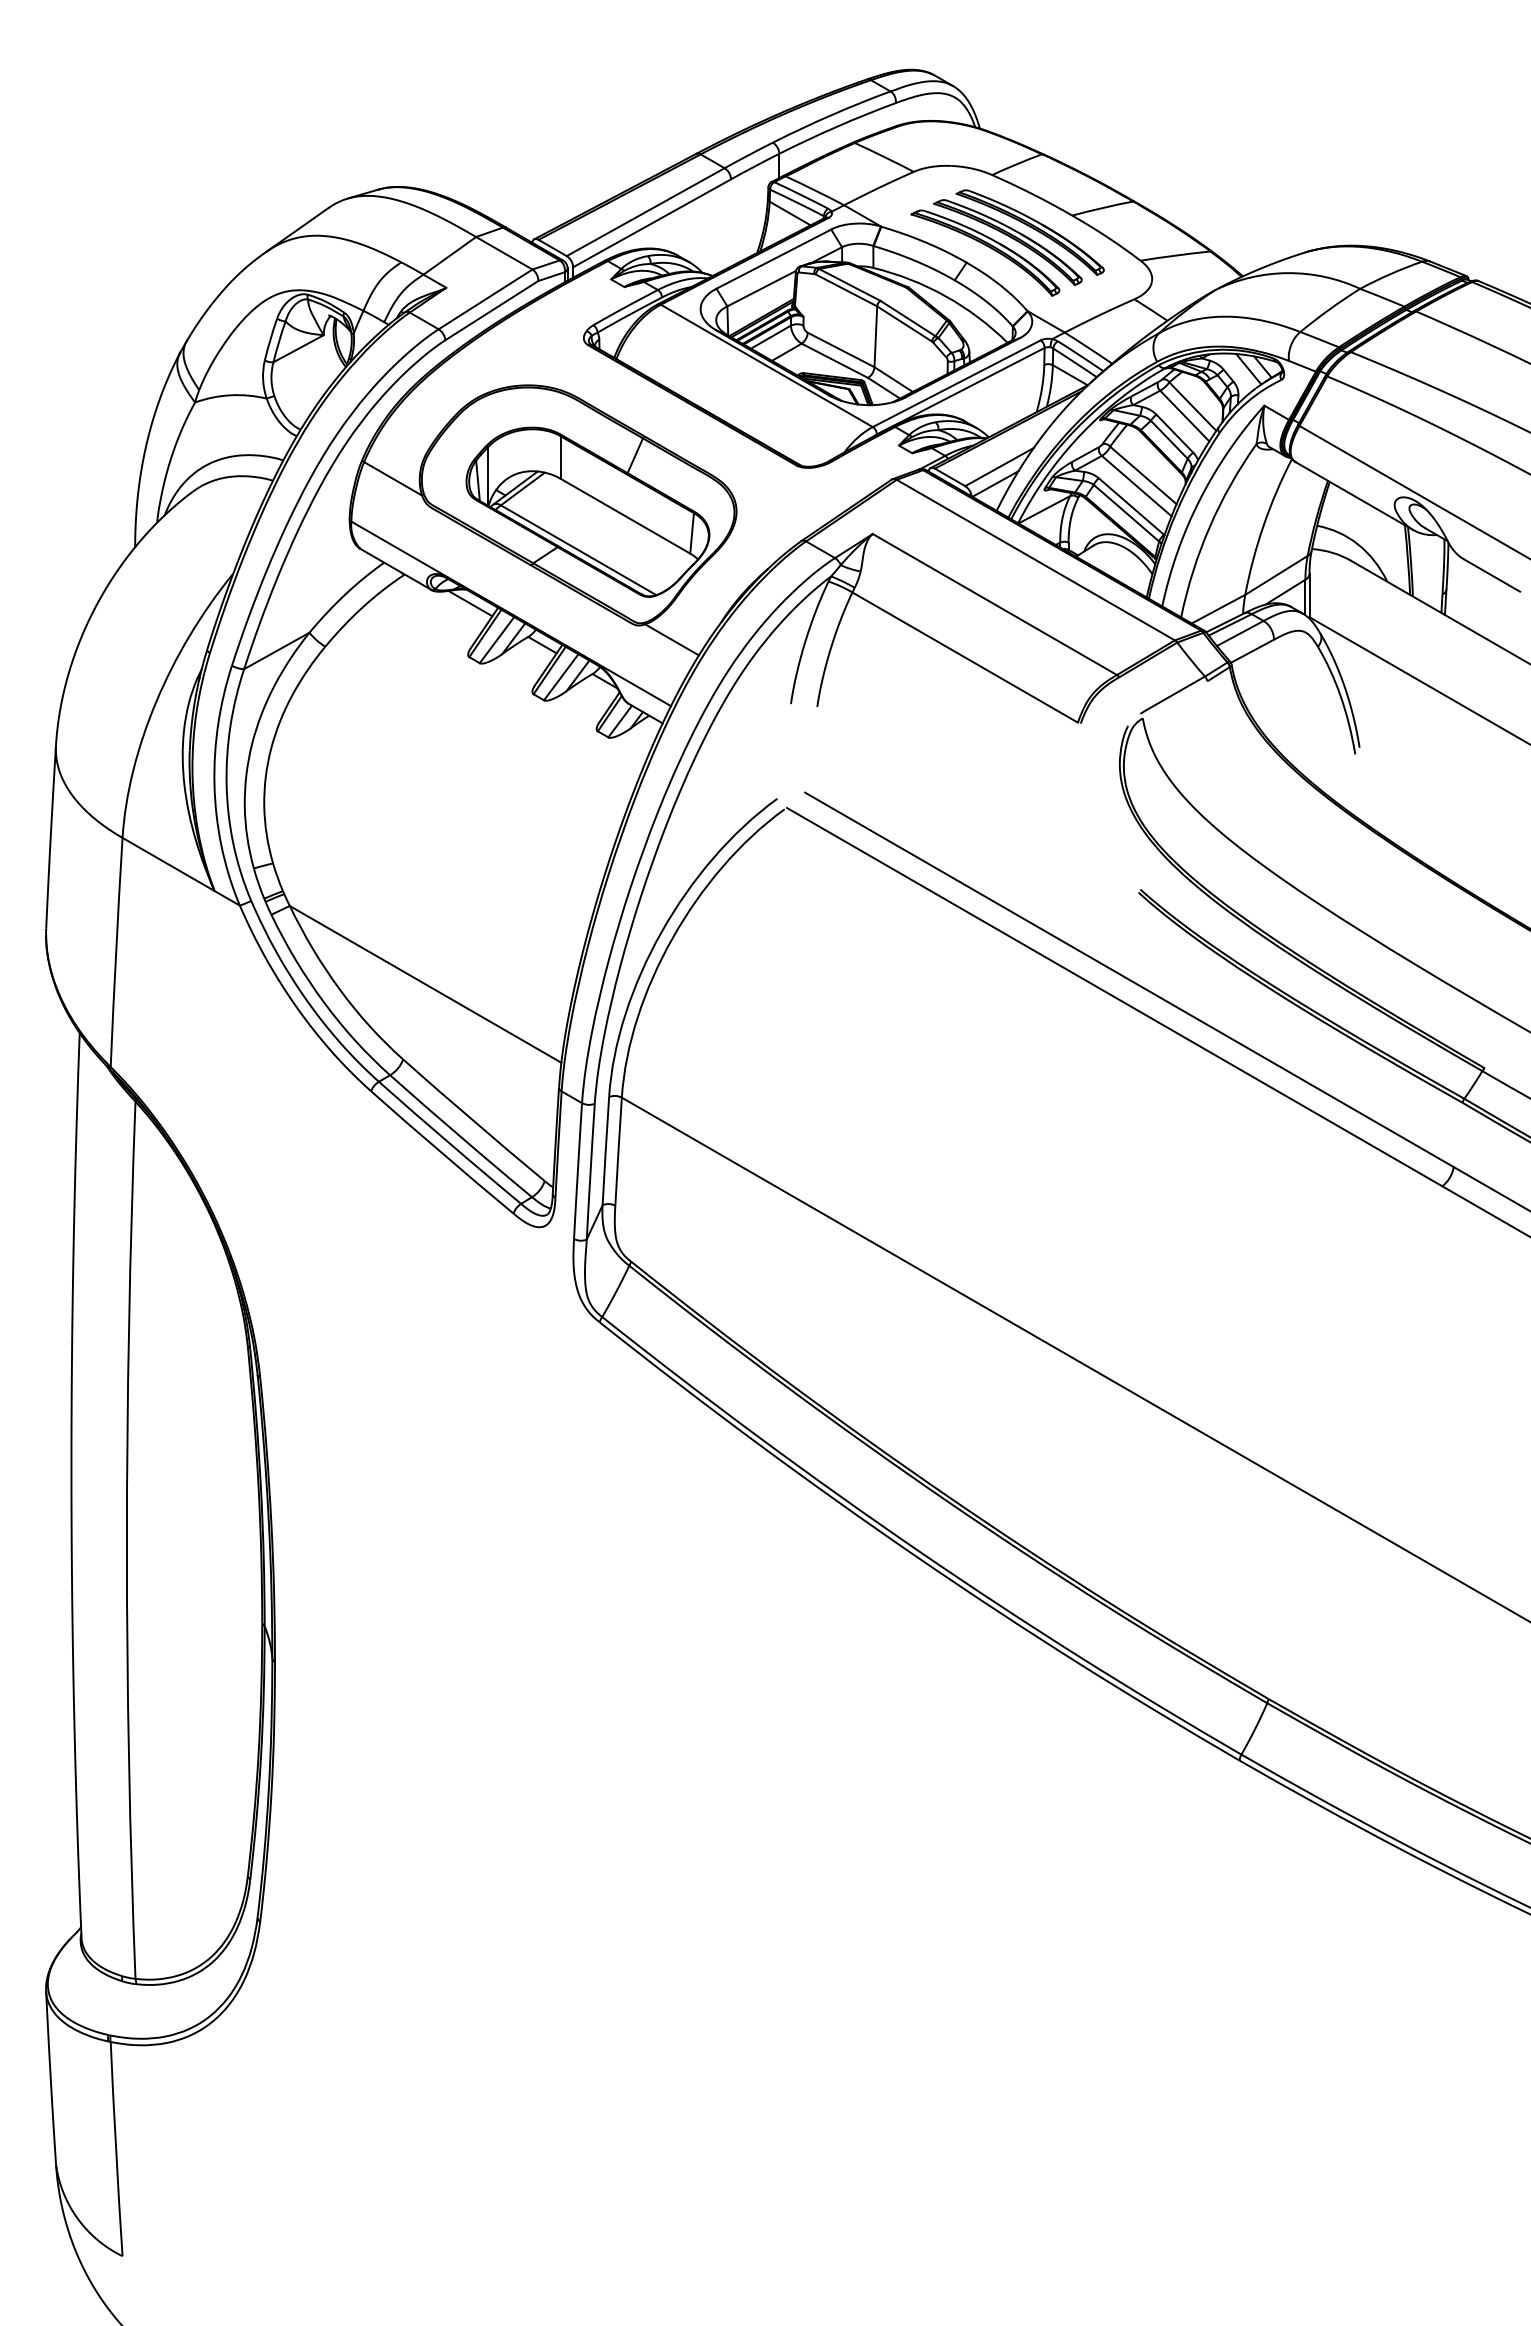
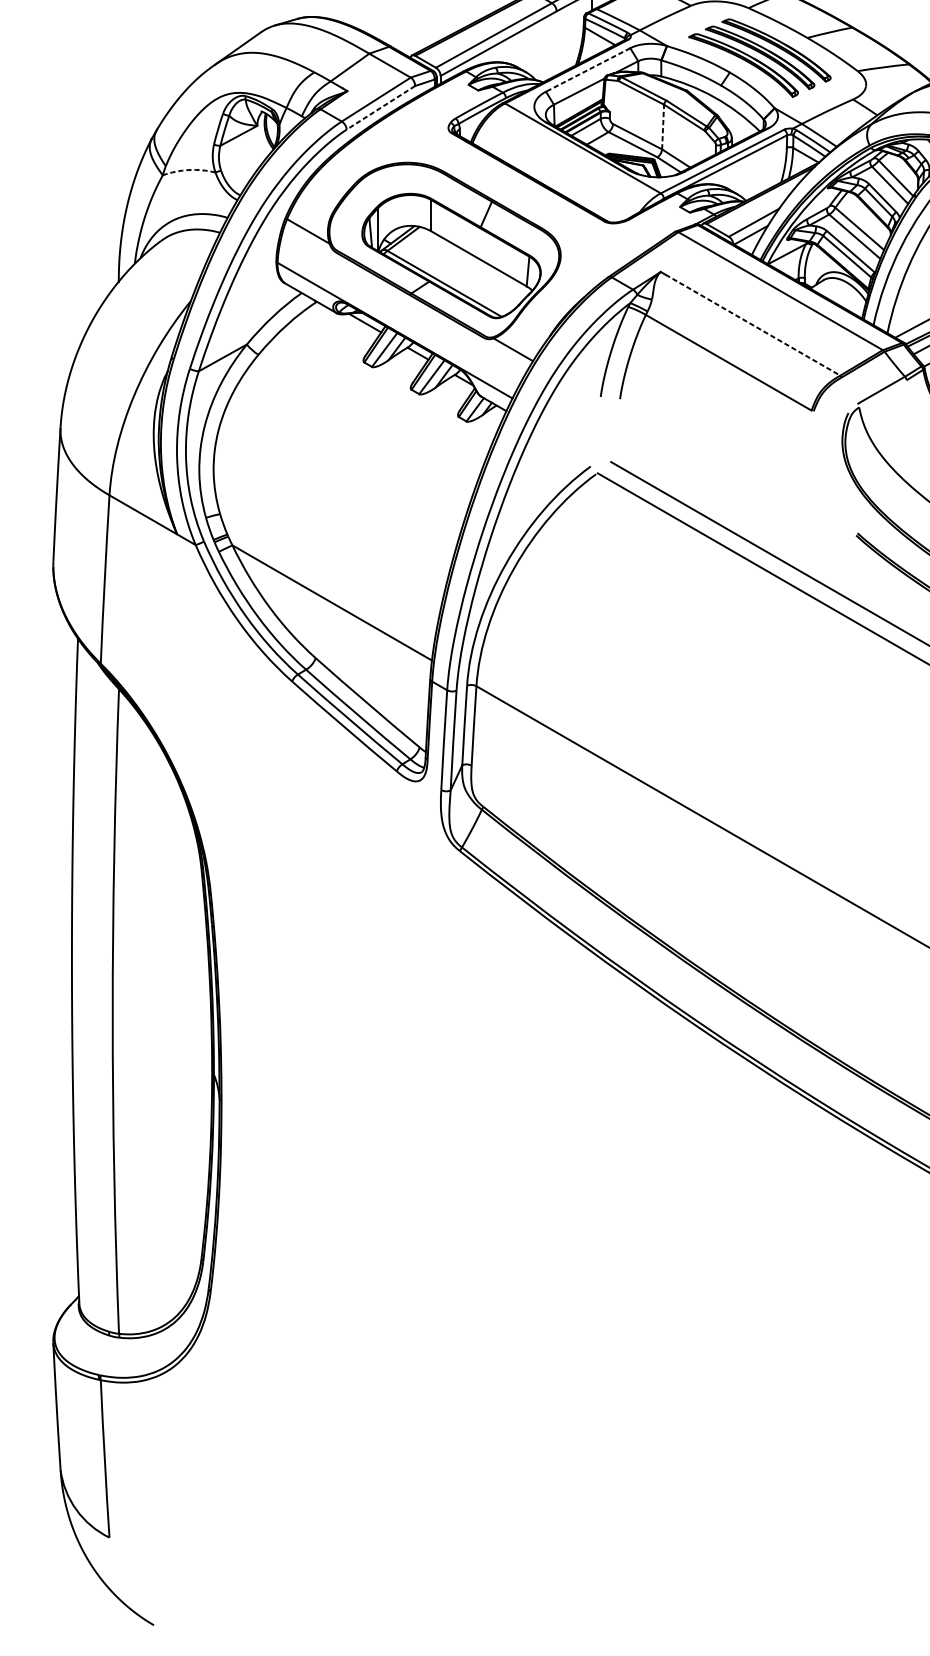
line: (773, 259) -> (587, 70), solid -> dashed
line: (491, 310) -> (380, 107), solid -> dashed
line: (875, 336) -> (662, 126), solid -> dashed
arc: (230, 395) -> (188, 170), solid -> dashed
line: (998, 606) -> (753, 325), solid -> dashed

